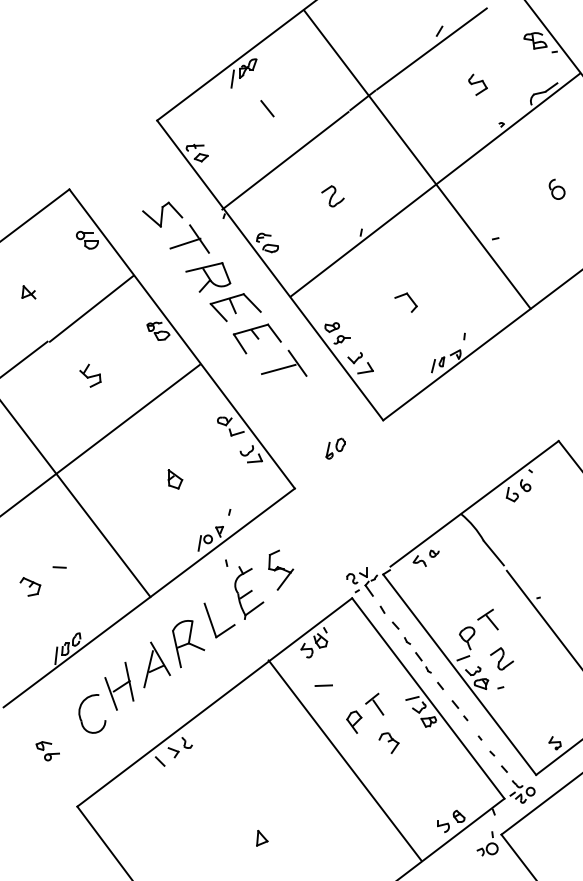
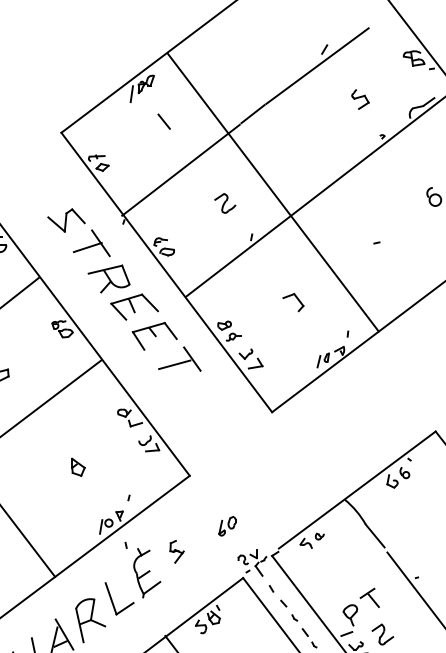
line: (417, 159) -> (273, 192), moved
part: (335, 448) -> (227, 526), moved
part: (281, 569) -> (177, 551), size x0.6

